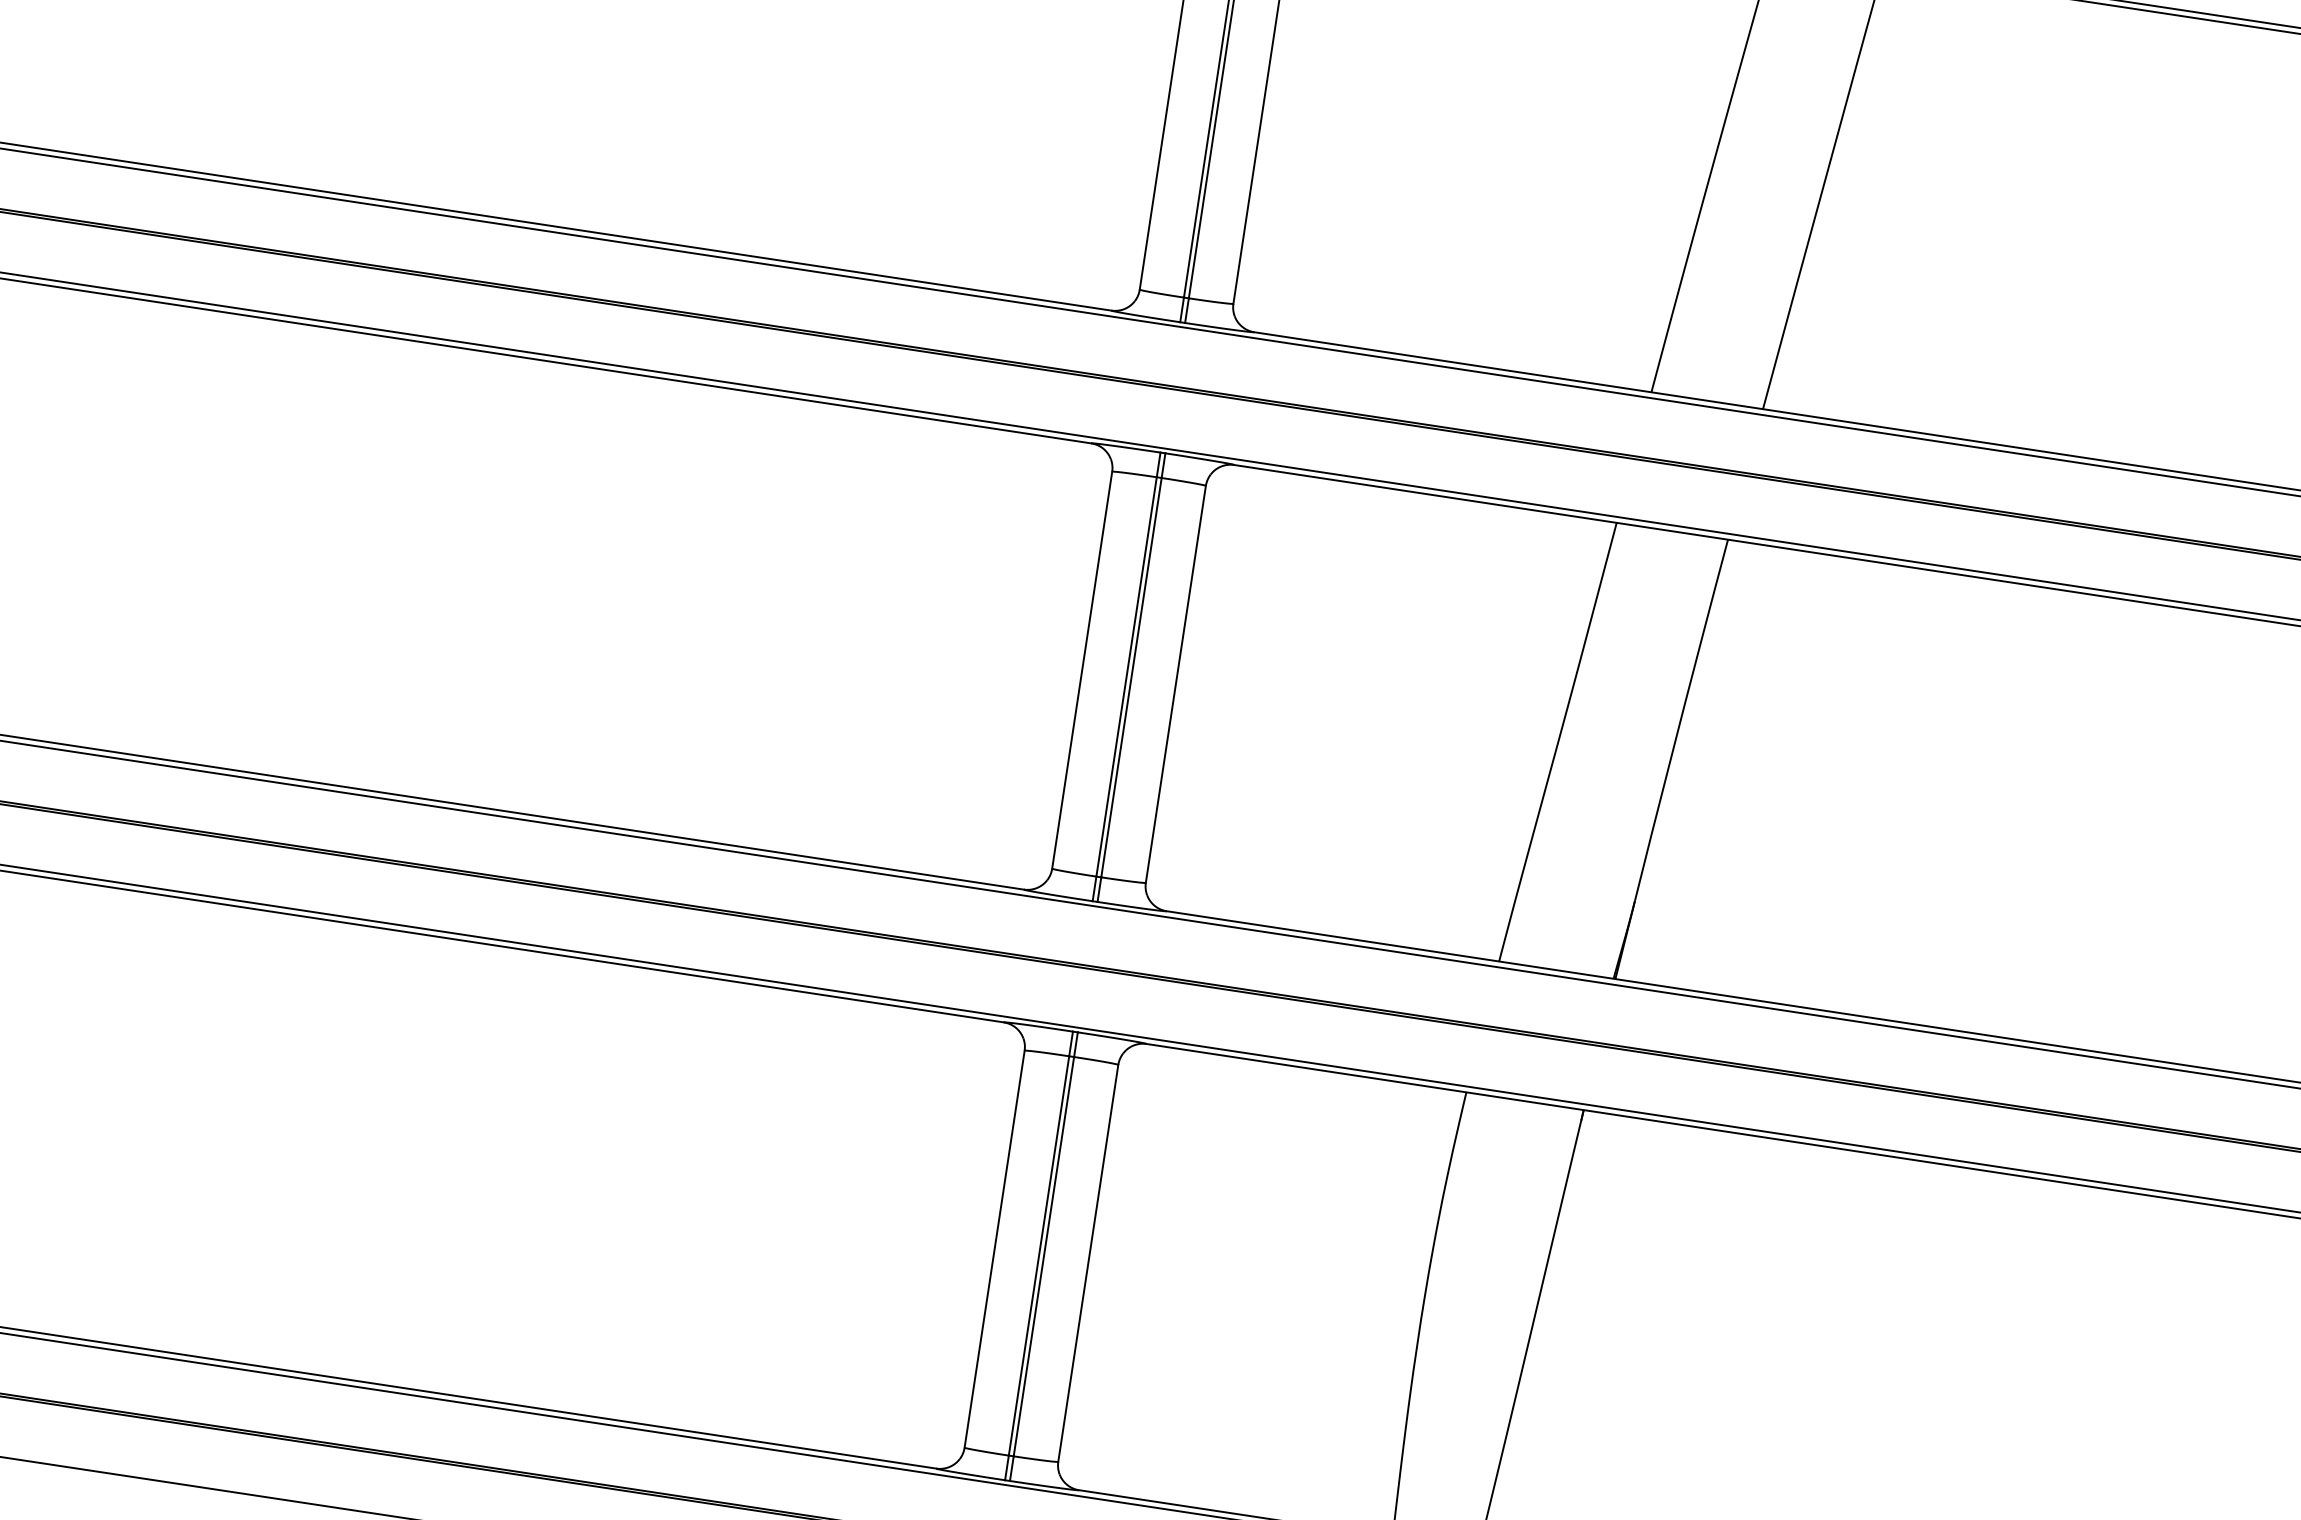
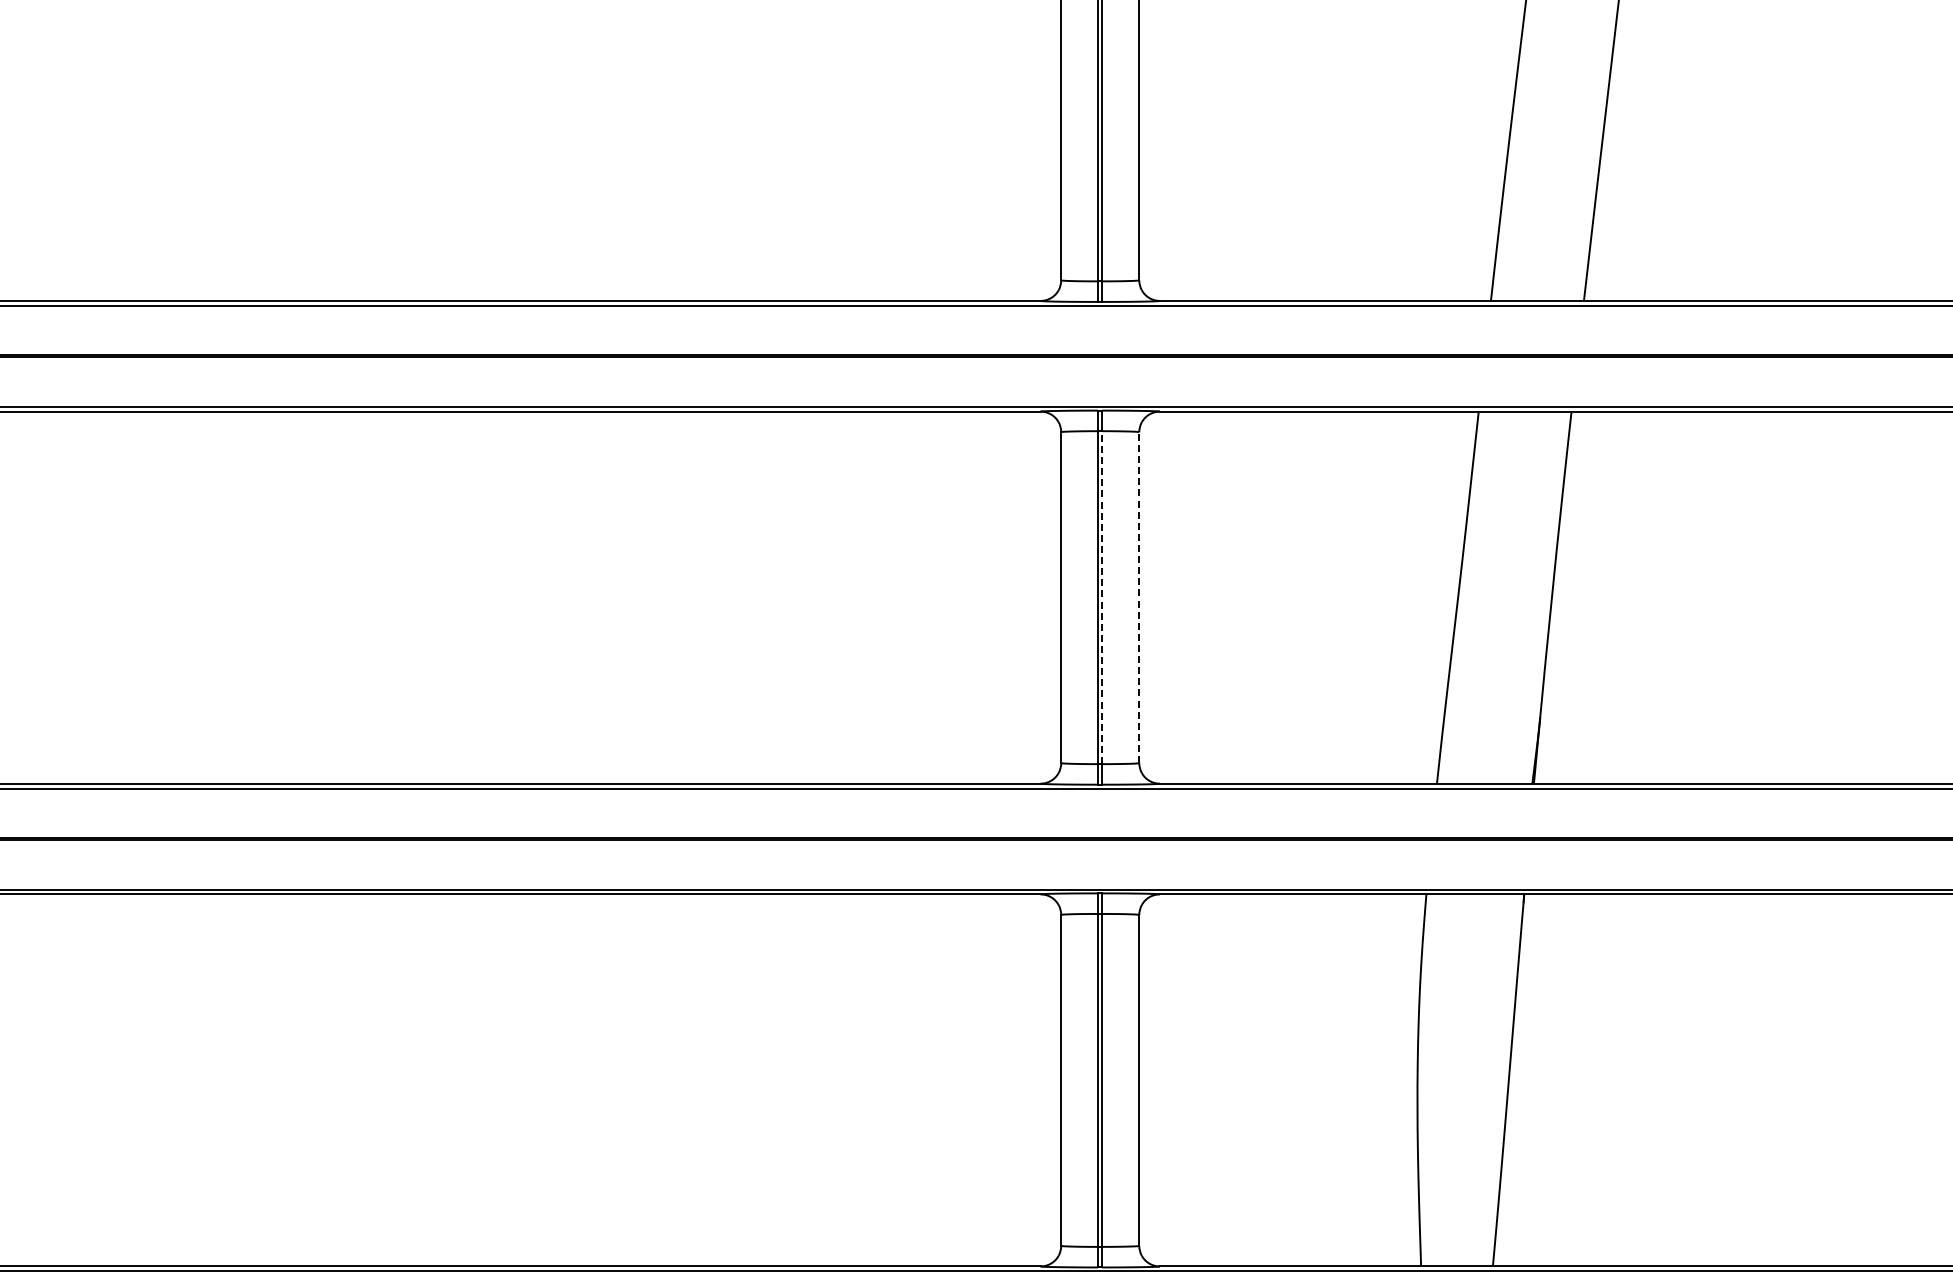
line: (1131, 677) -> (1102, 597), solid -> dashed
line: (1176, 684) -> (1139, 597), solid -> dashed

